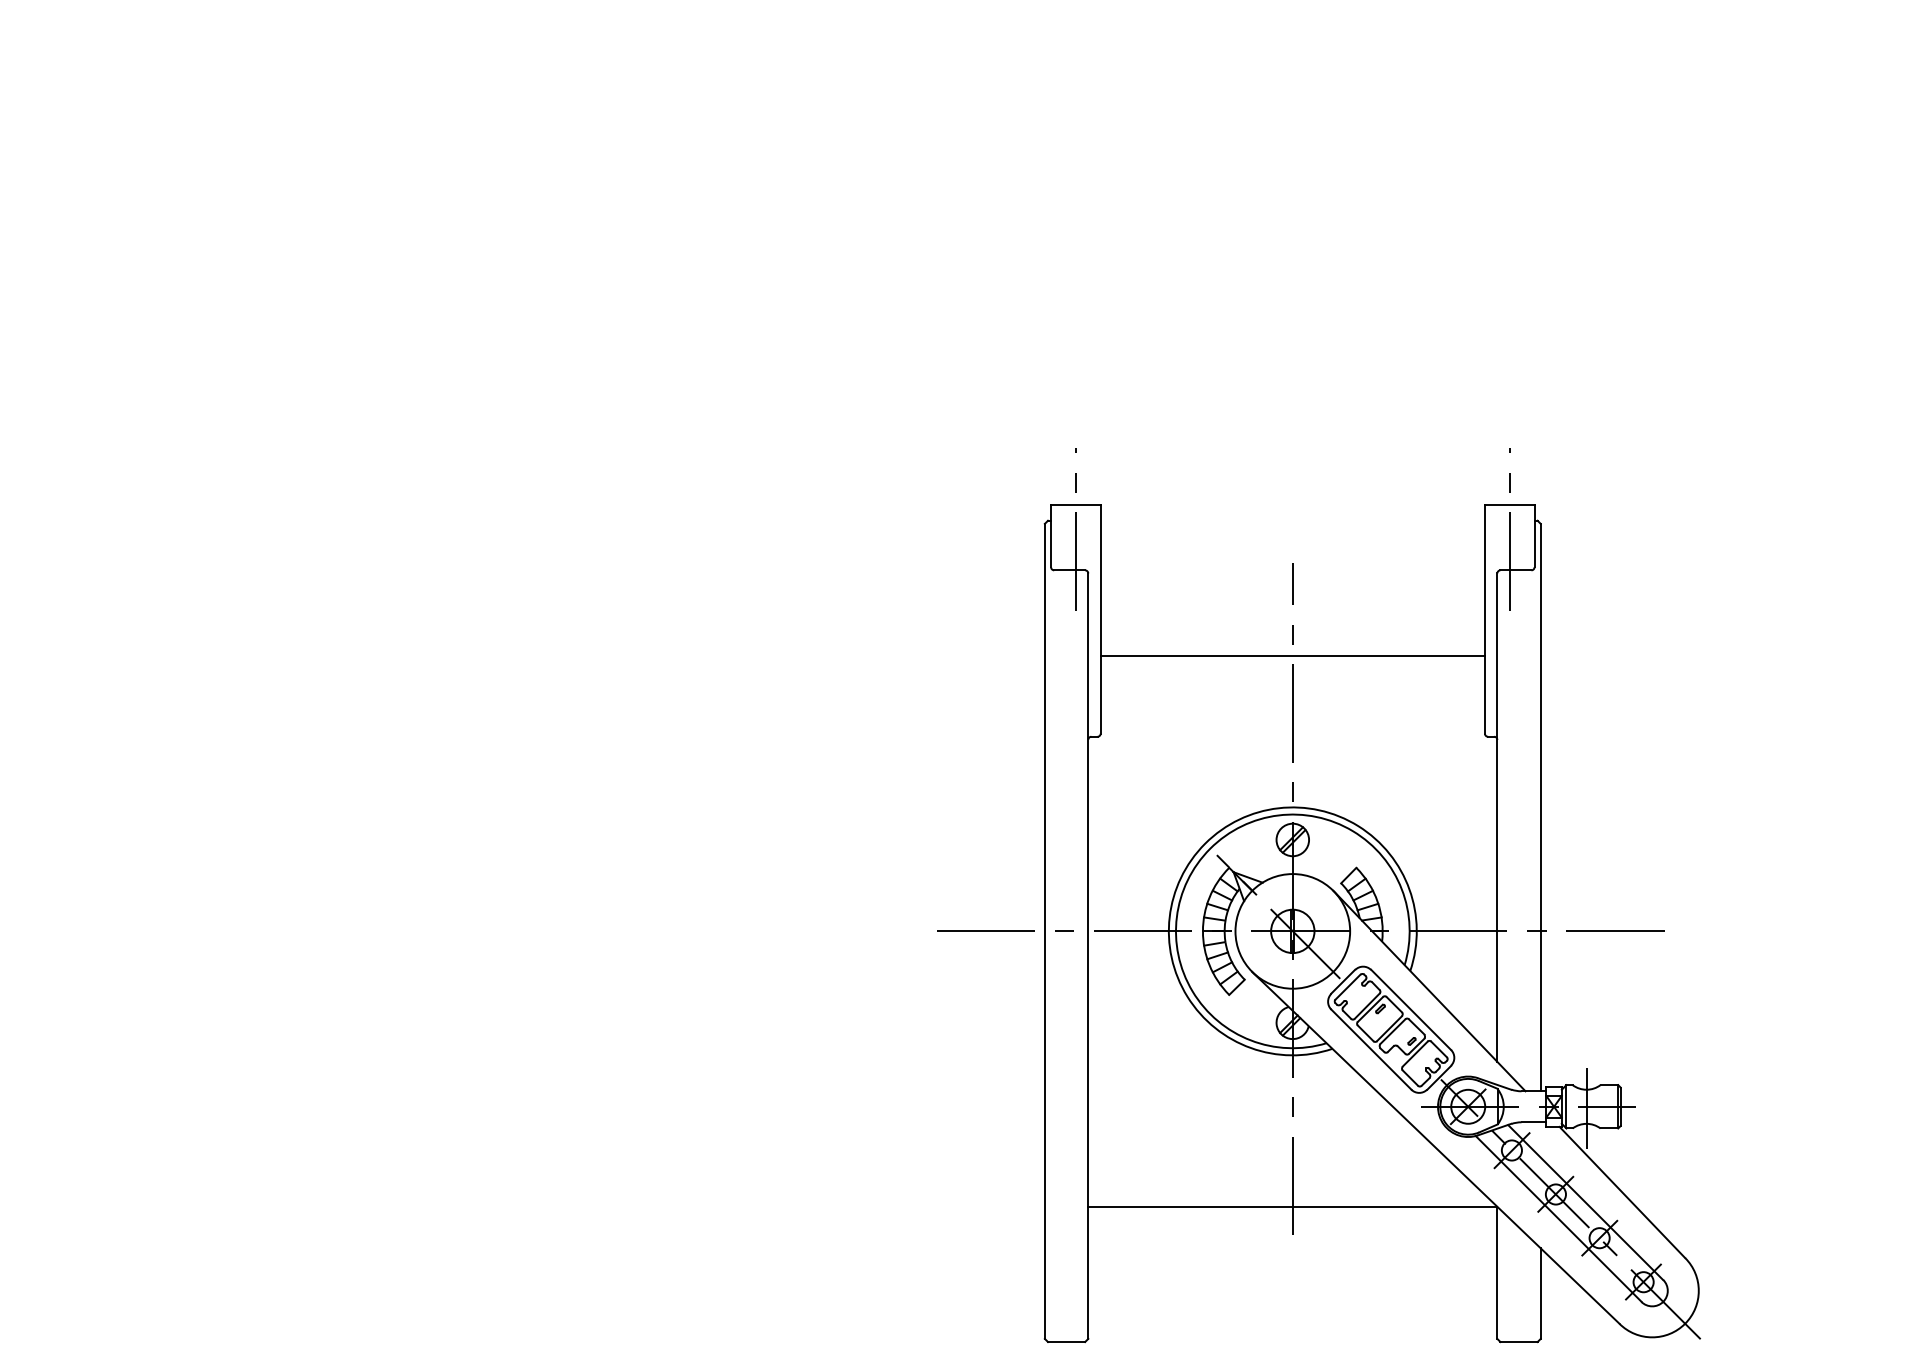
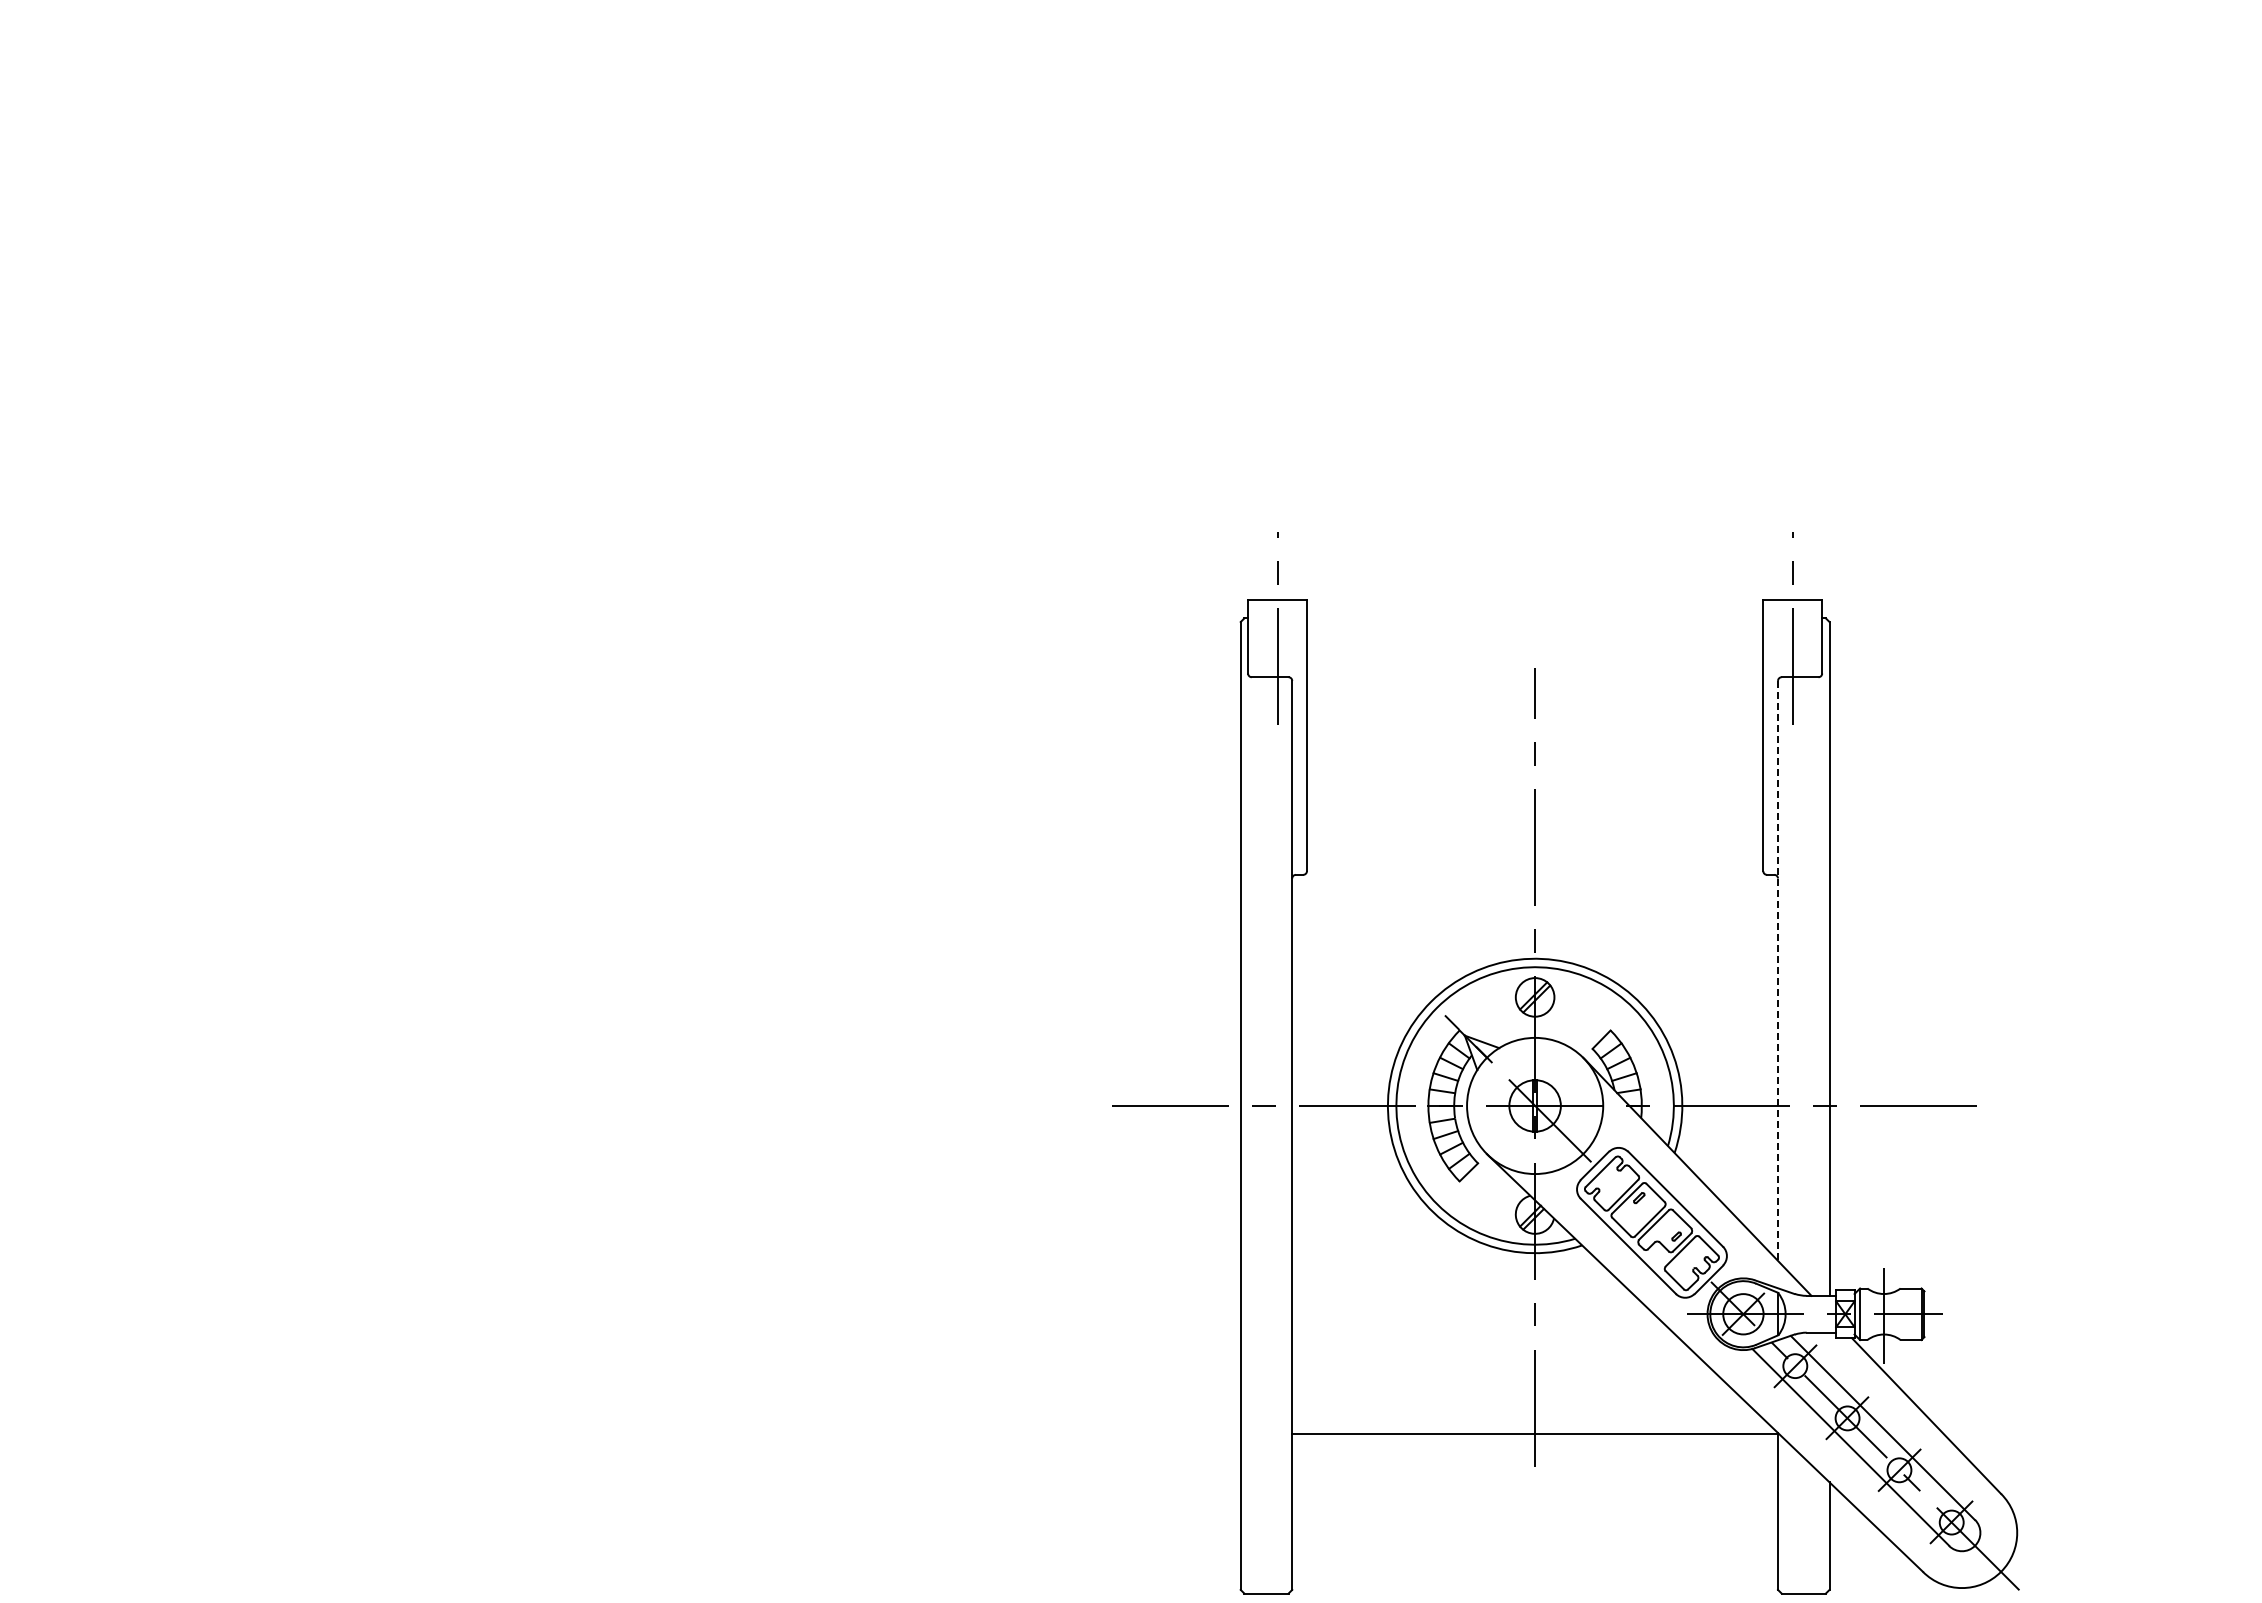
line: (1292, 655) -> (1534, 778), removed
line: (1497, 818) -> (1778, 971), solid -> dashed

